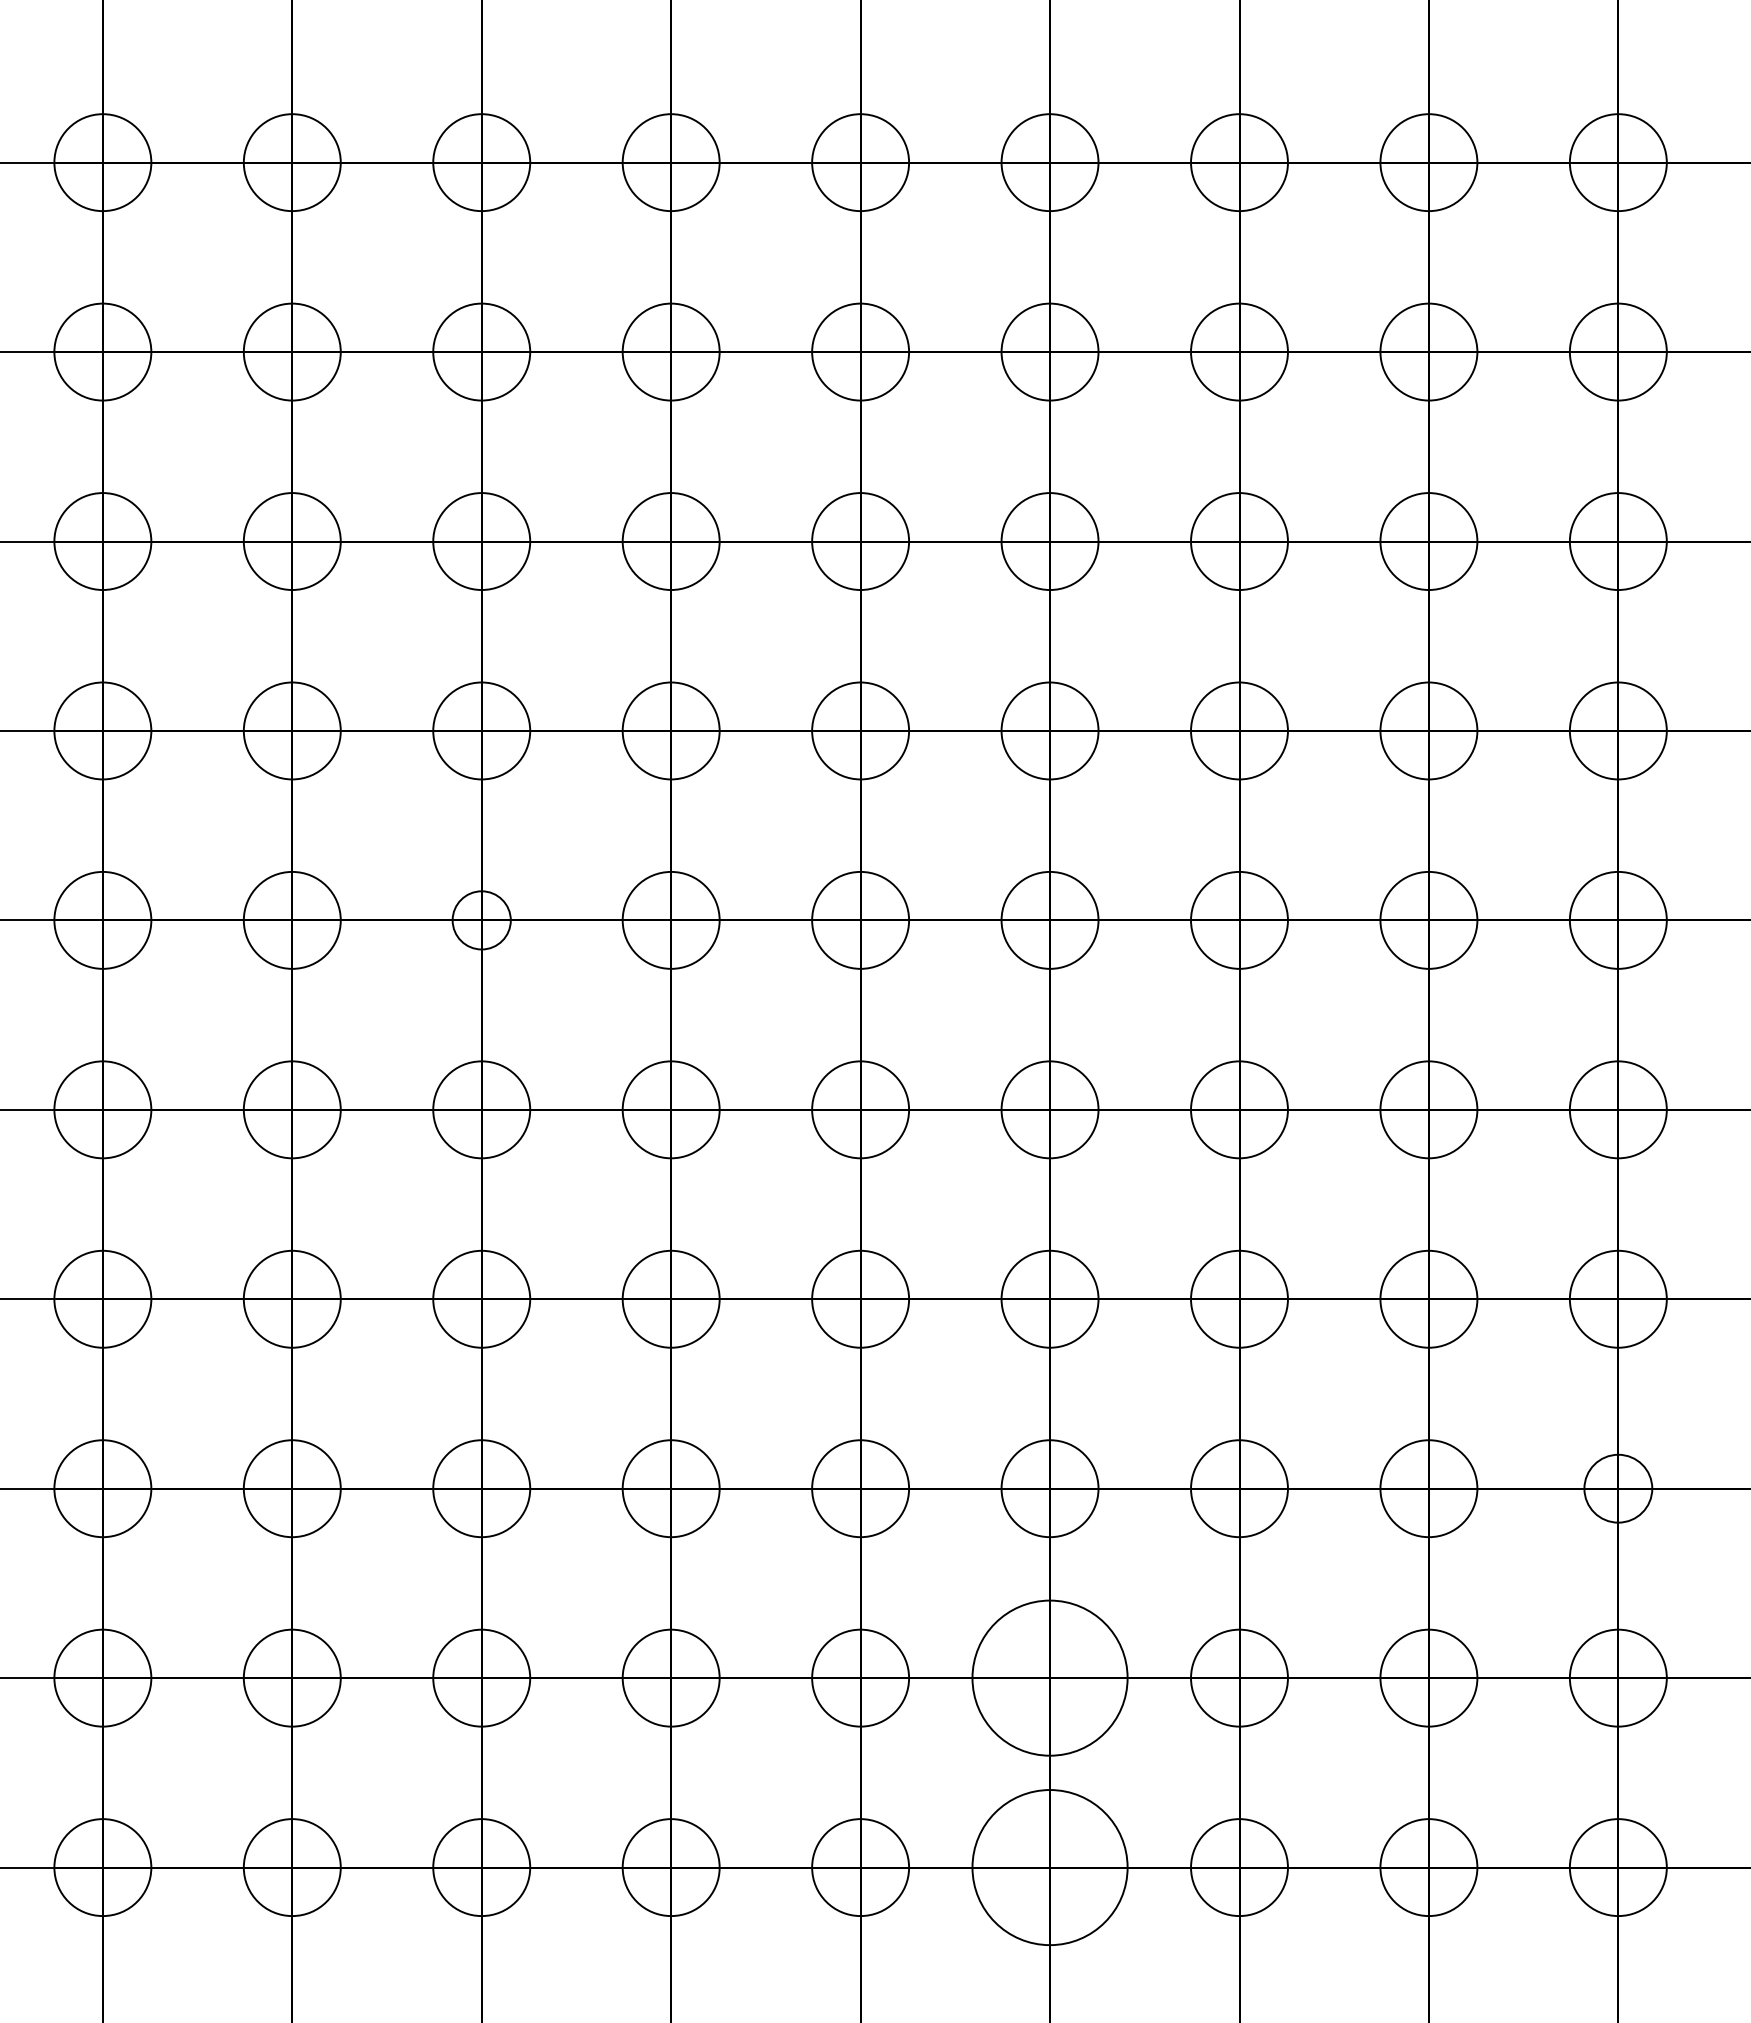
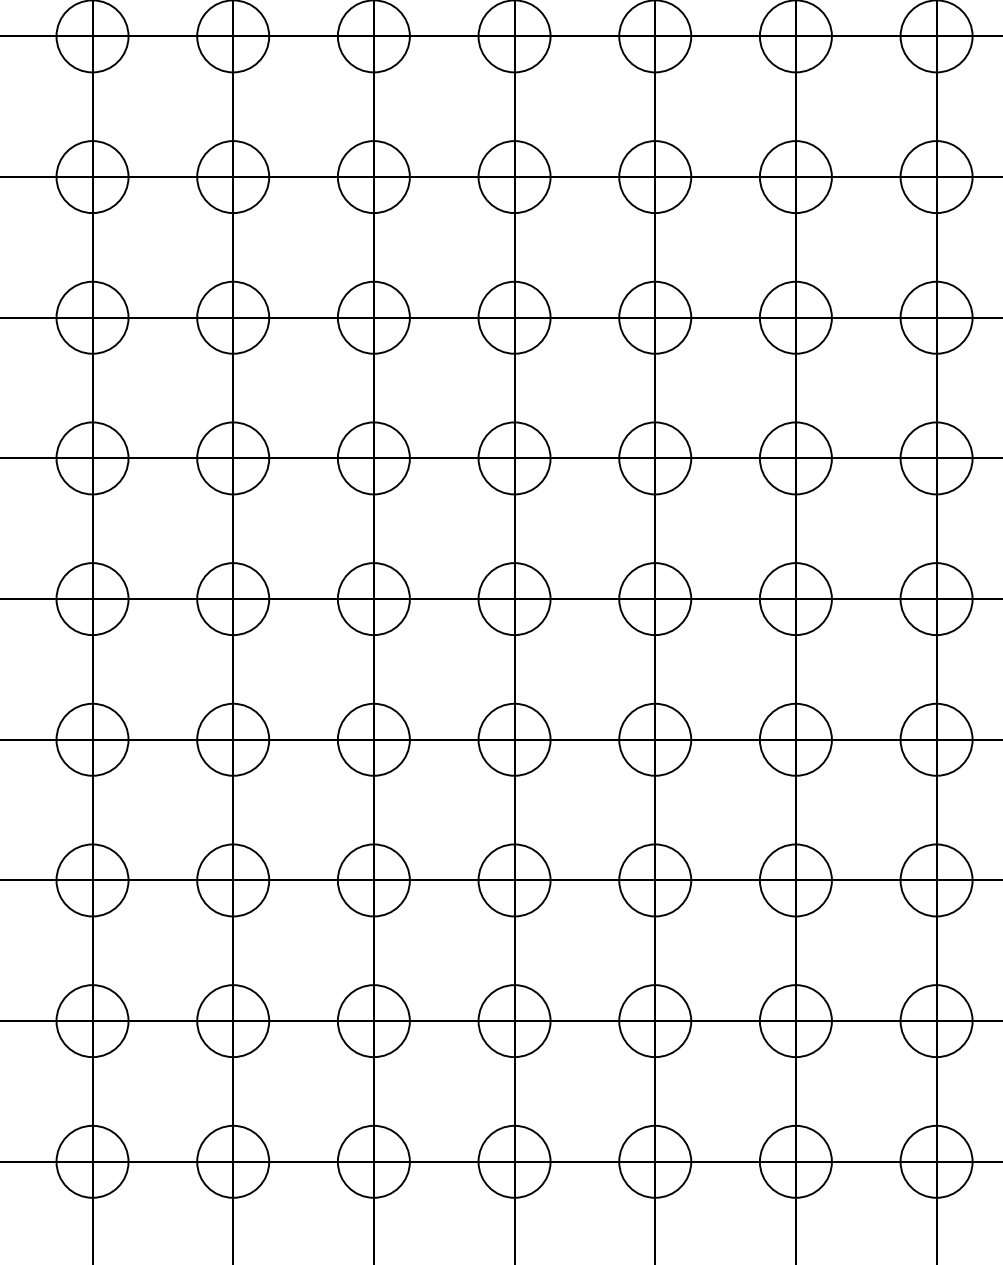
circle: (481, 919) -> (92, 457), size x1.67
circle: (1617, 1488) -> (935, 880), size x1.43
circle: (1049, 1677) -> (514, 1020), size x0.62
circle: (1049, 1867) -> (514, 1161), size x0.62

